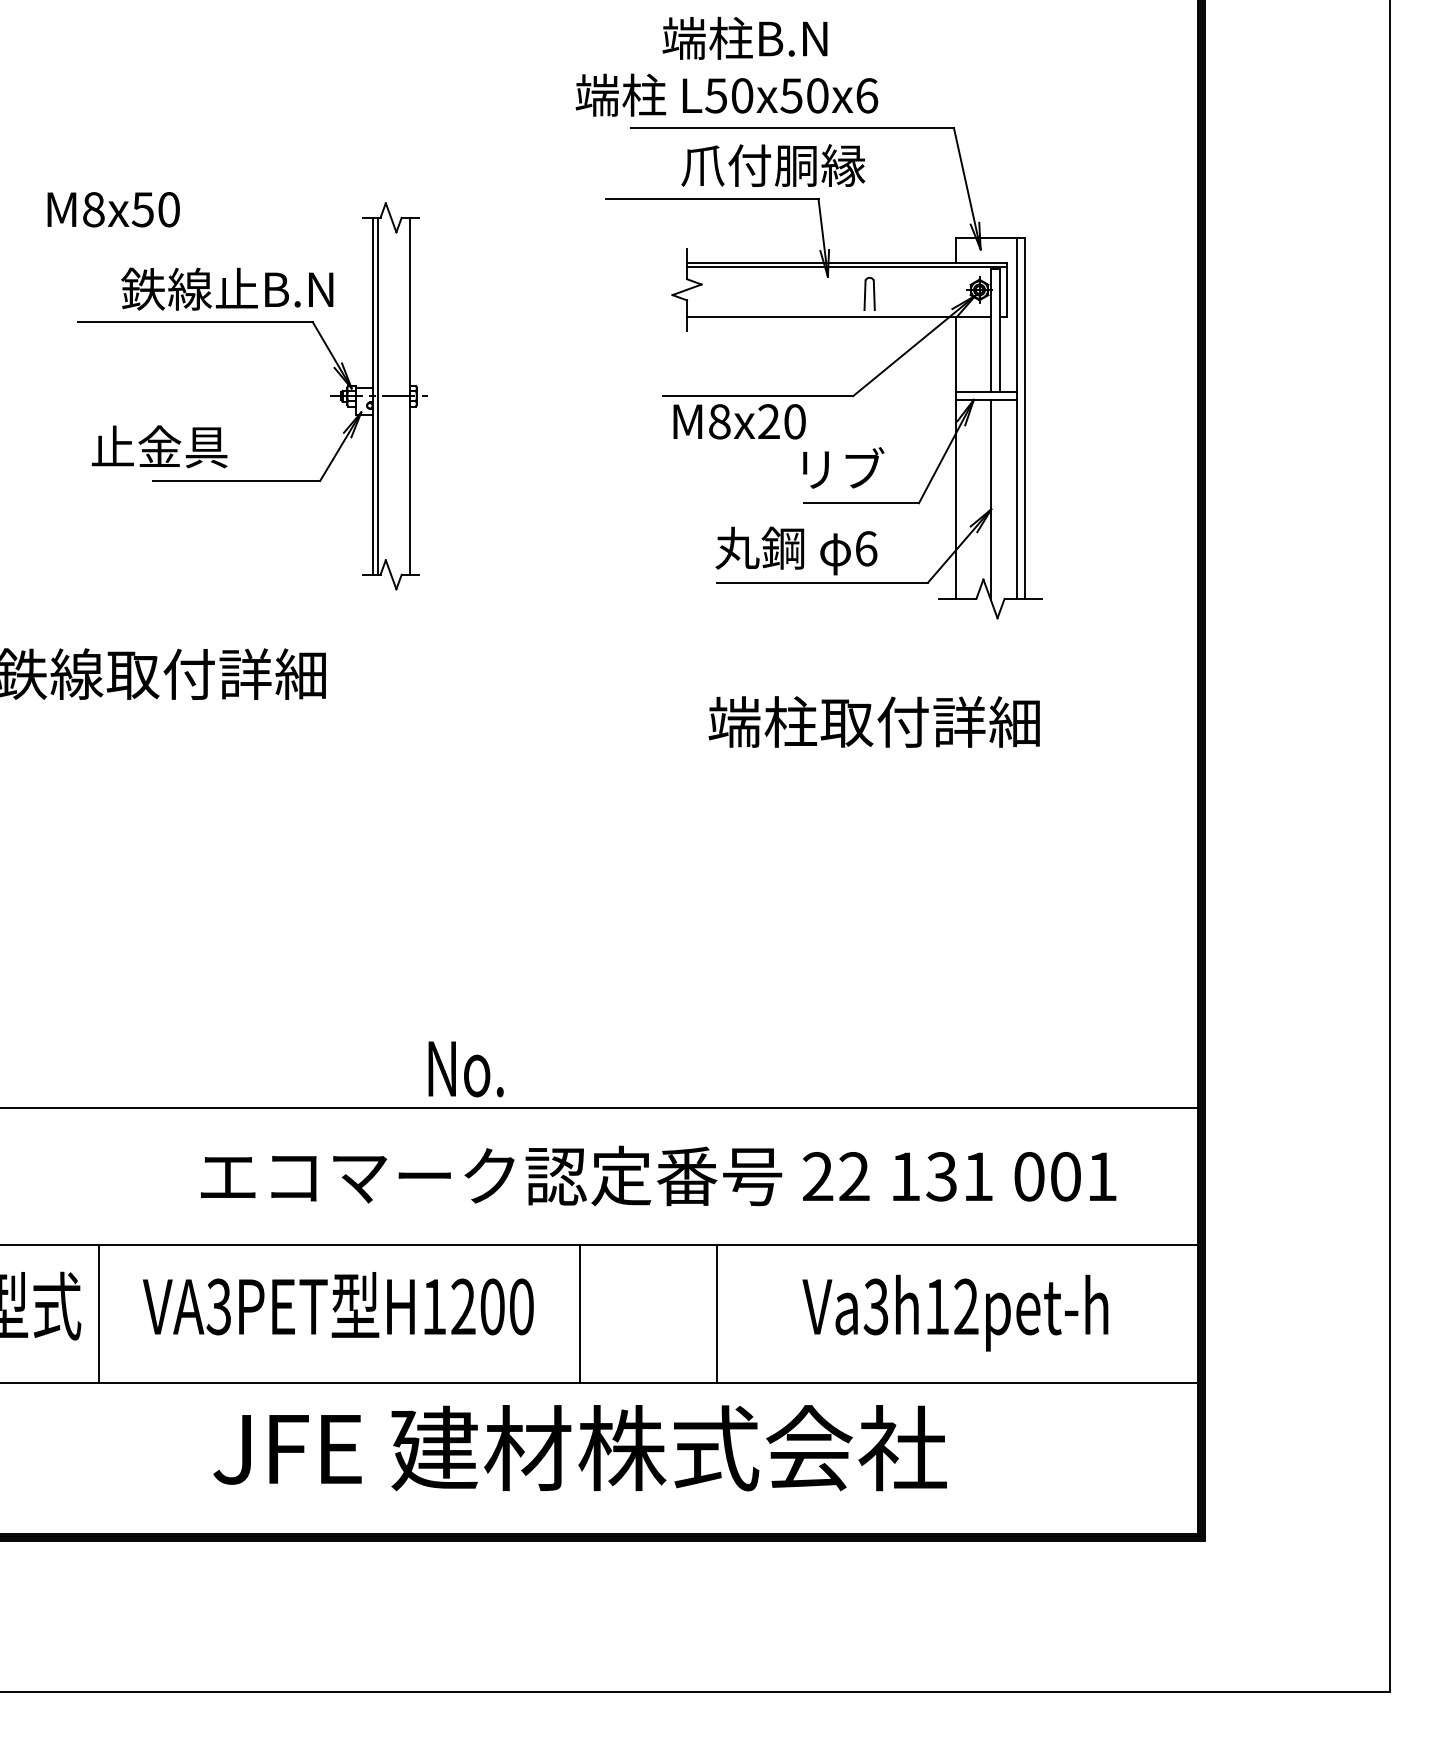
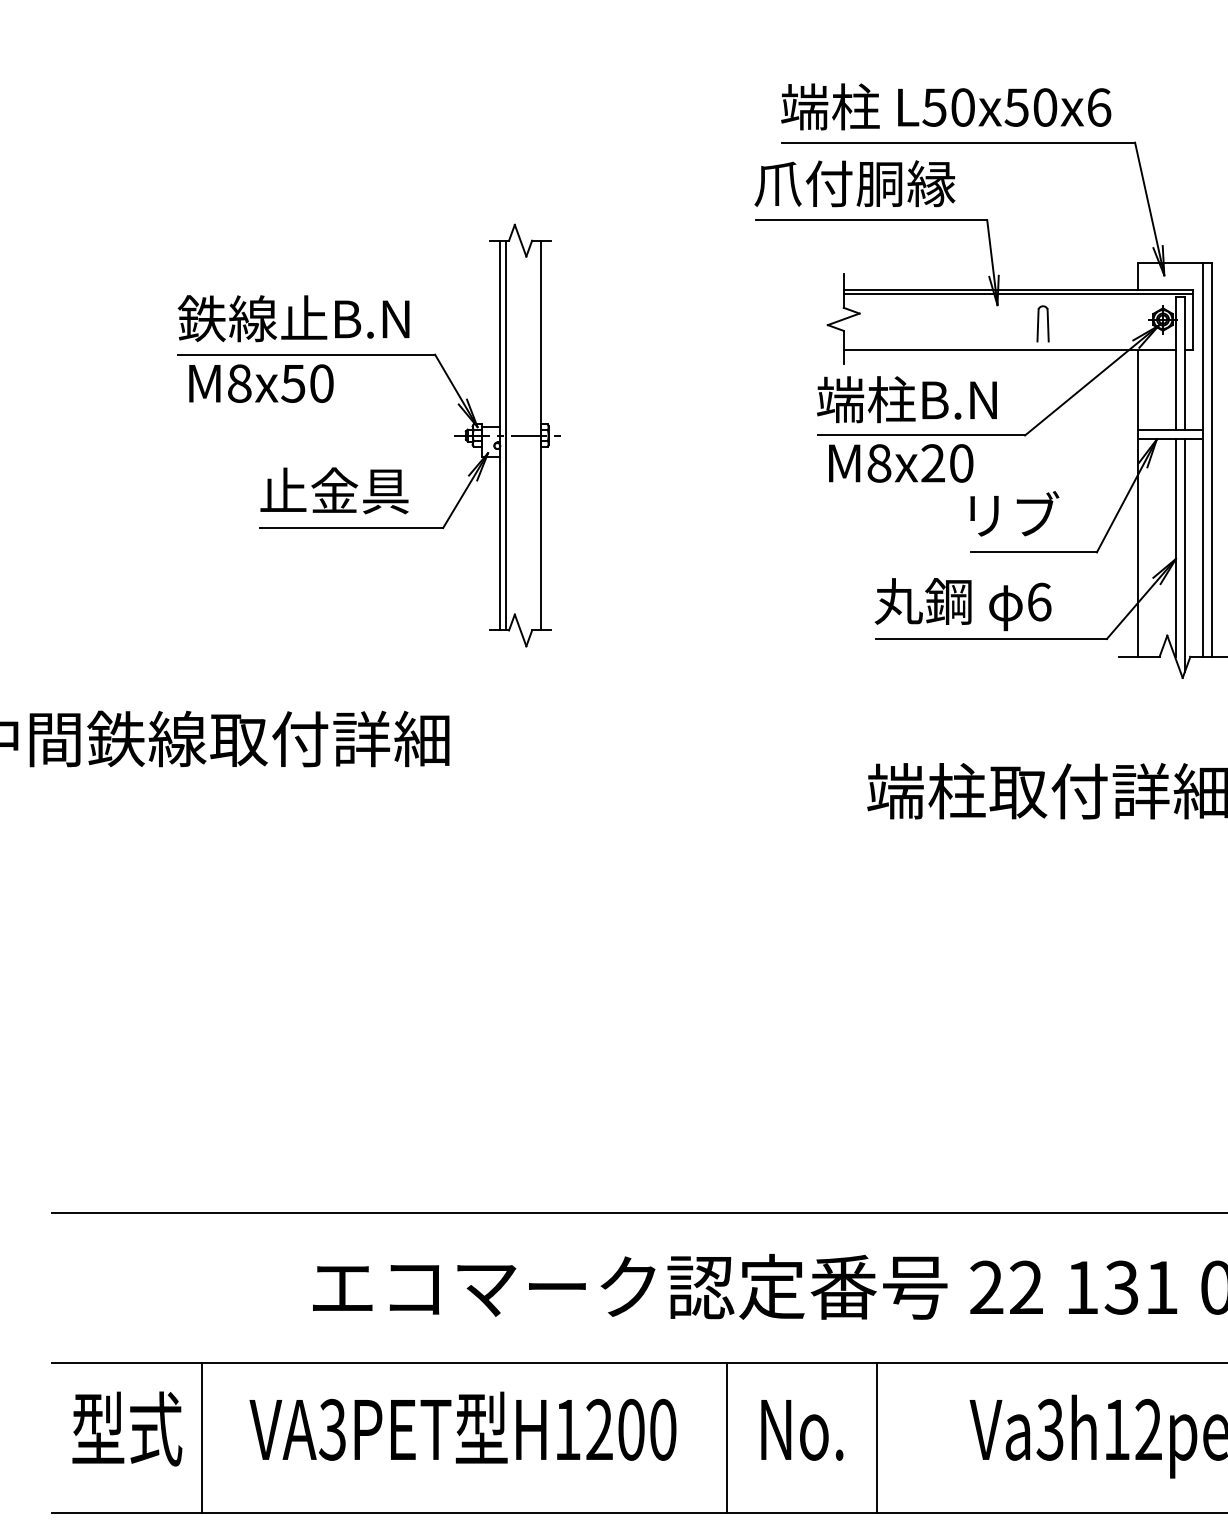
text: (744, 37) -> (906, 398), moved
text: (726, 94) -> (945, 106), moved
text: (773, 165) -> (855, 183), moved
text: (113, 209) -> (261, 383), moved
text: (227, 288) -> (293, 317), moved
text: (159, 446) -> (334, 490), moved
line: (999, 505) -> (1184, 554), added
text: (465, 1069) -> (801, 1430), moved

